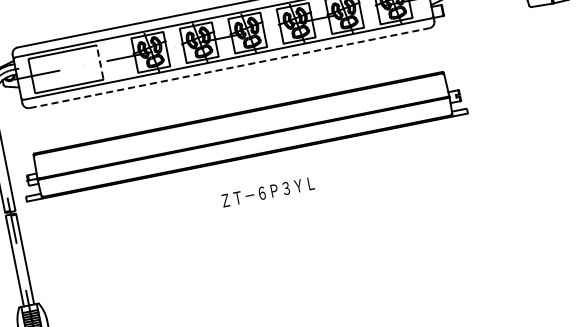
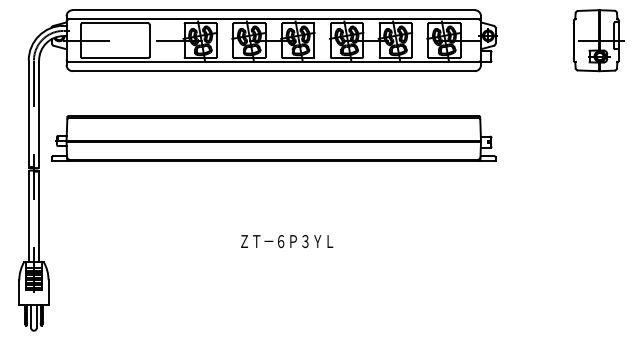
line: (99, 62) -> (149, 40), dashed -> solid
line: (230, 68) -> (274, 71), dashed -> solid
text: (268, 191) -> (287, 241), moved

